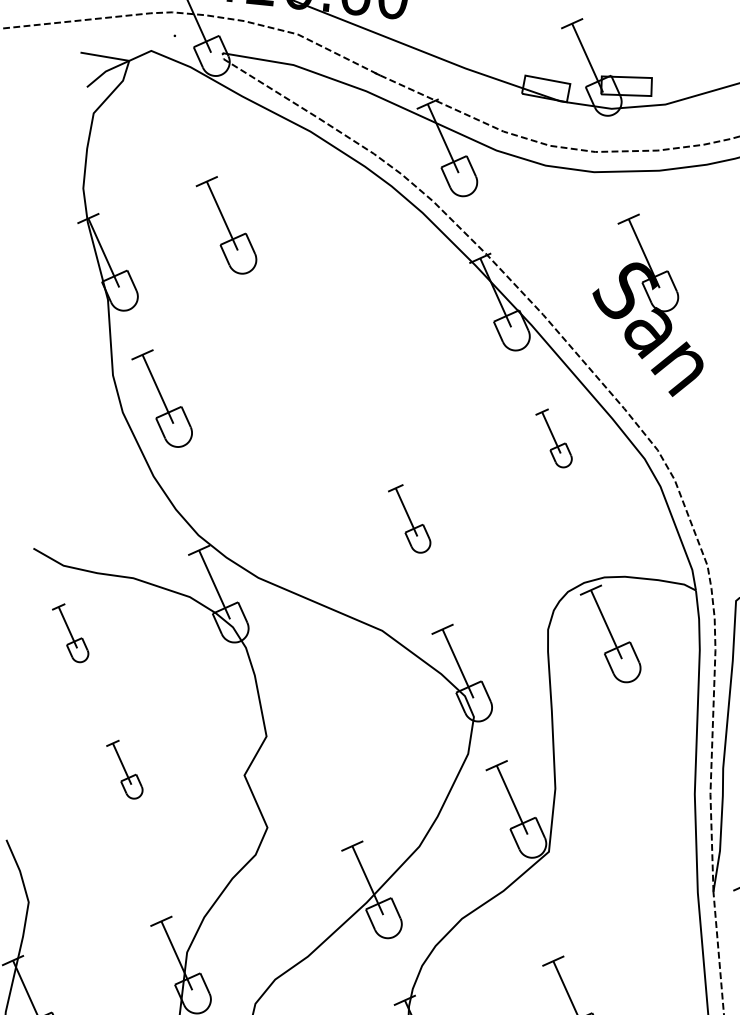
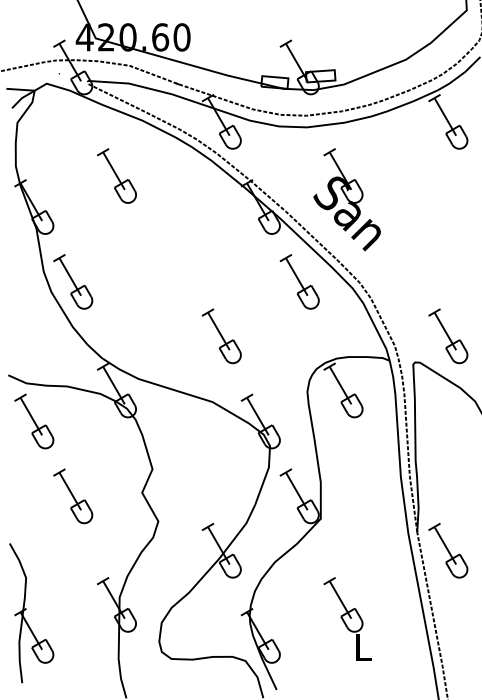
part: (225, 224) -> (116, 175), moved
part: (553, 437) -> (299, 281), size x1.67
part: (409, 518) -> (221, 336), size x1.43
part: (70, 633) -> (34, 421), size x1.67
part: (125, 769) -> (73, 496), size x1.67

